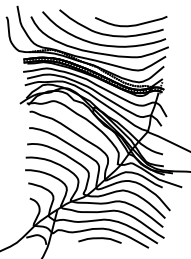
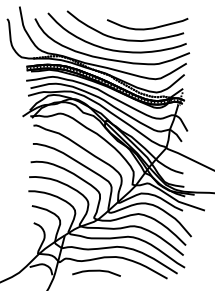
curve: (99, 238) -> (96, 271), moved

